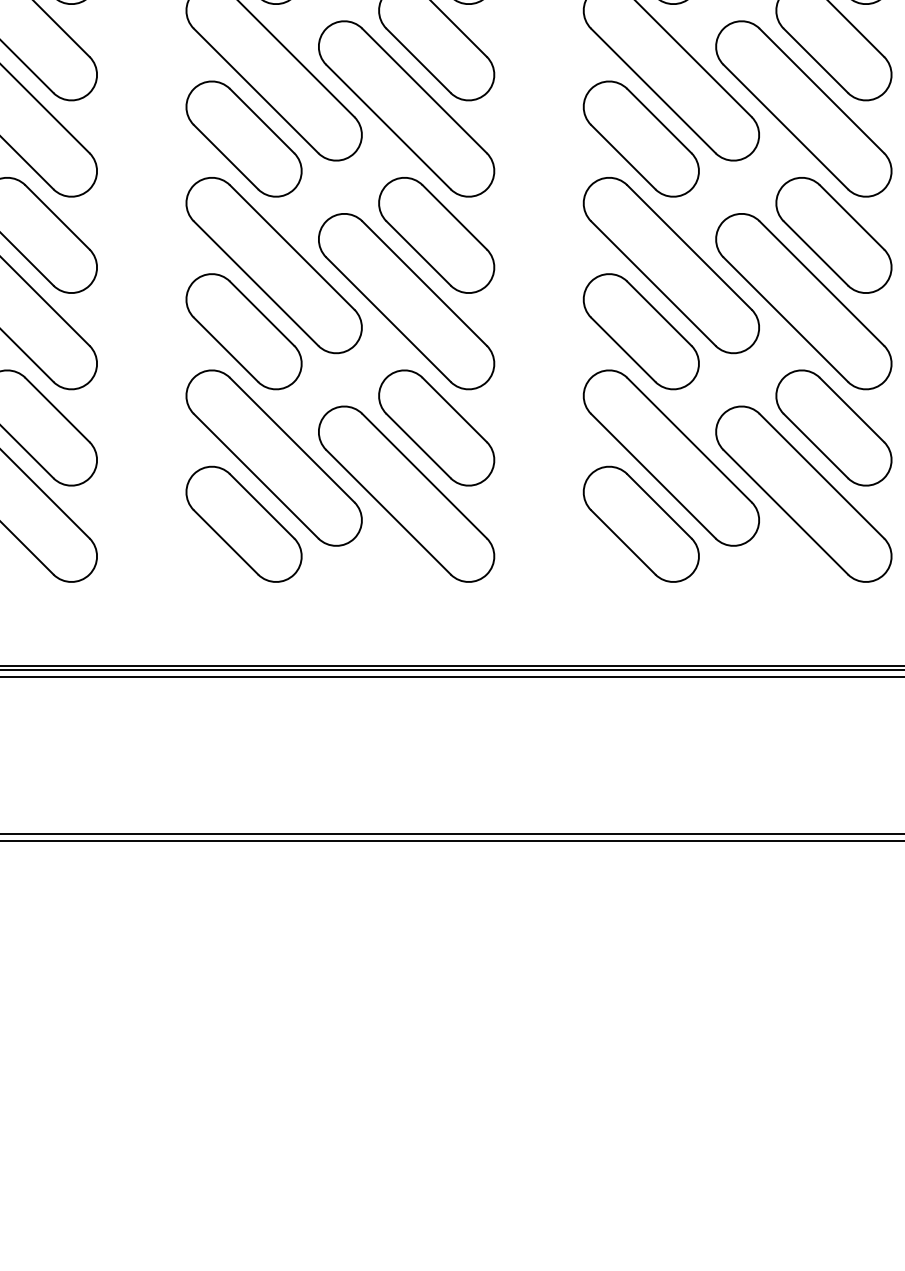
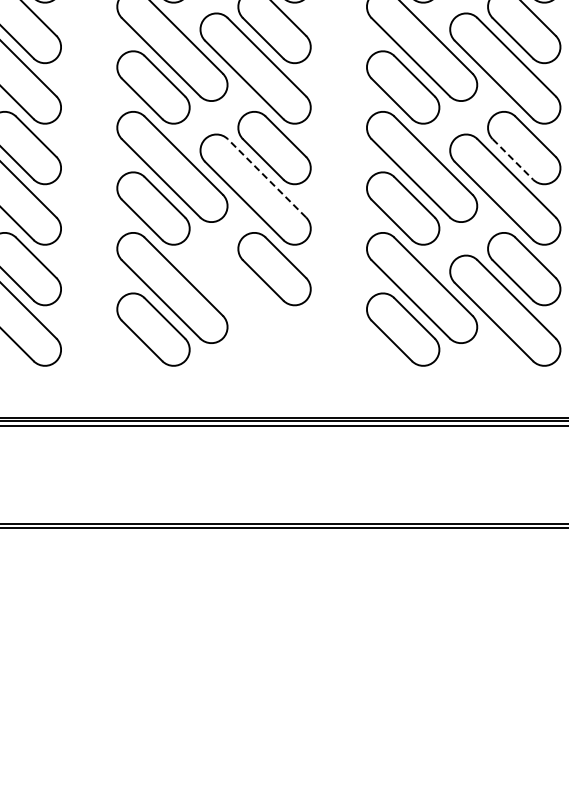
line: (815, 253) -> (512, 159), solid -> dashed
line: (423, 282) -> (266, 177), solid -> dashed
part: (406, 493) -> (255, 310), removed

